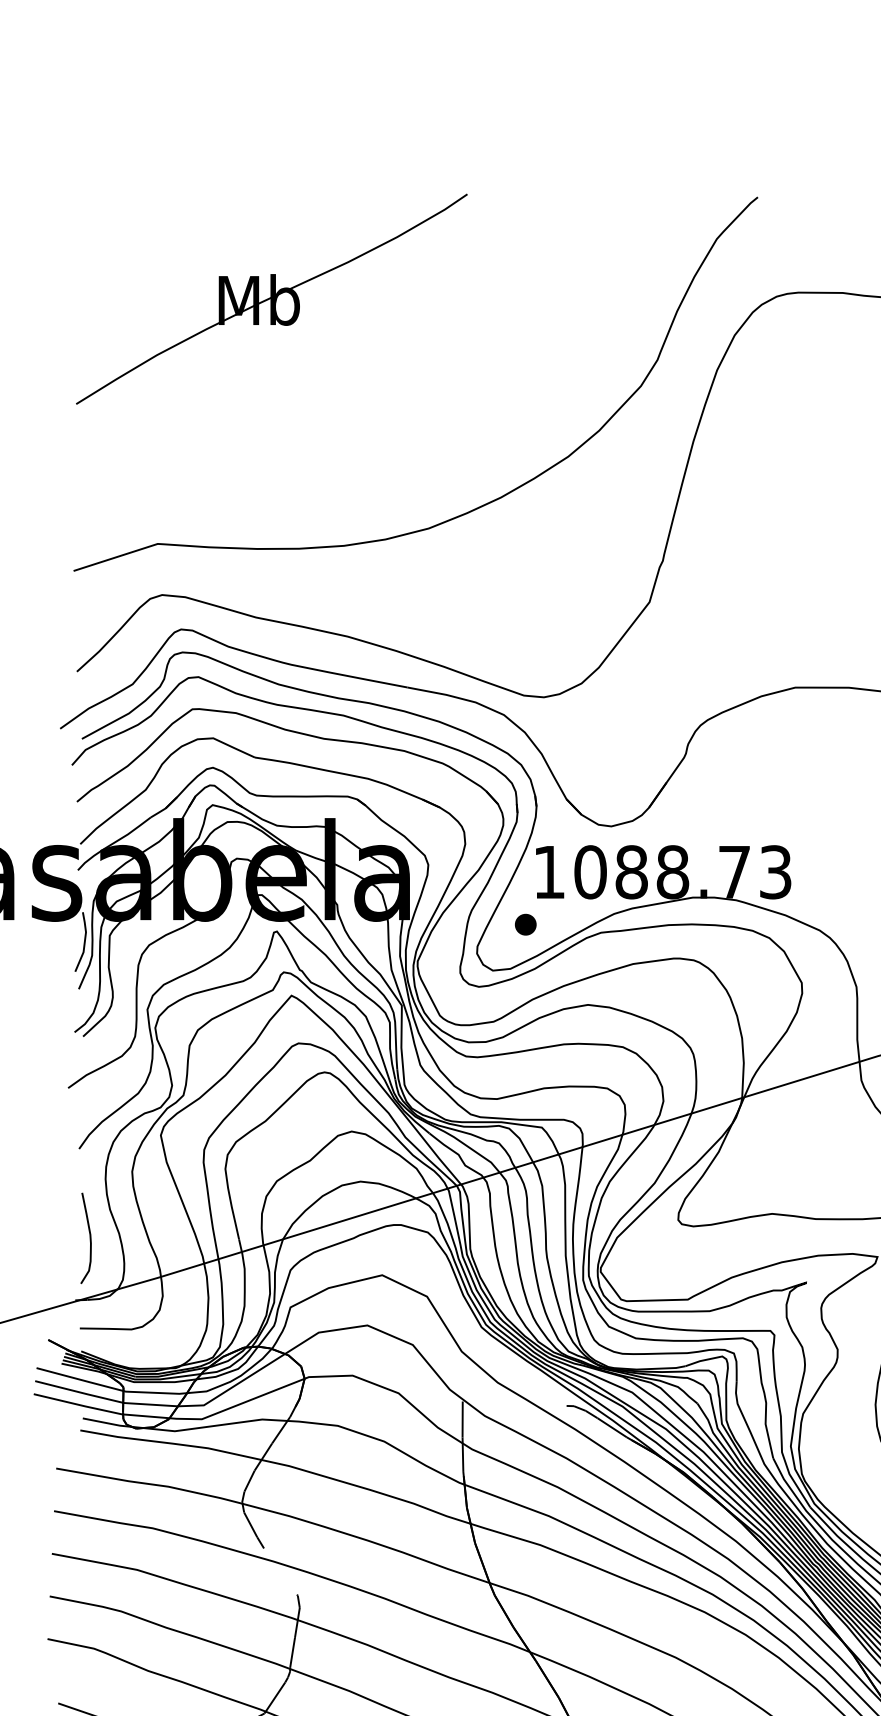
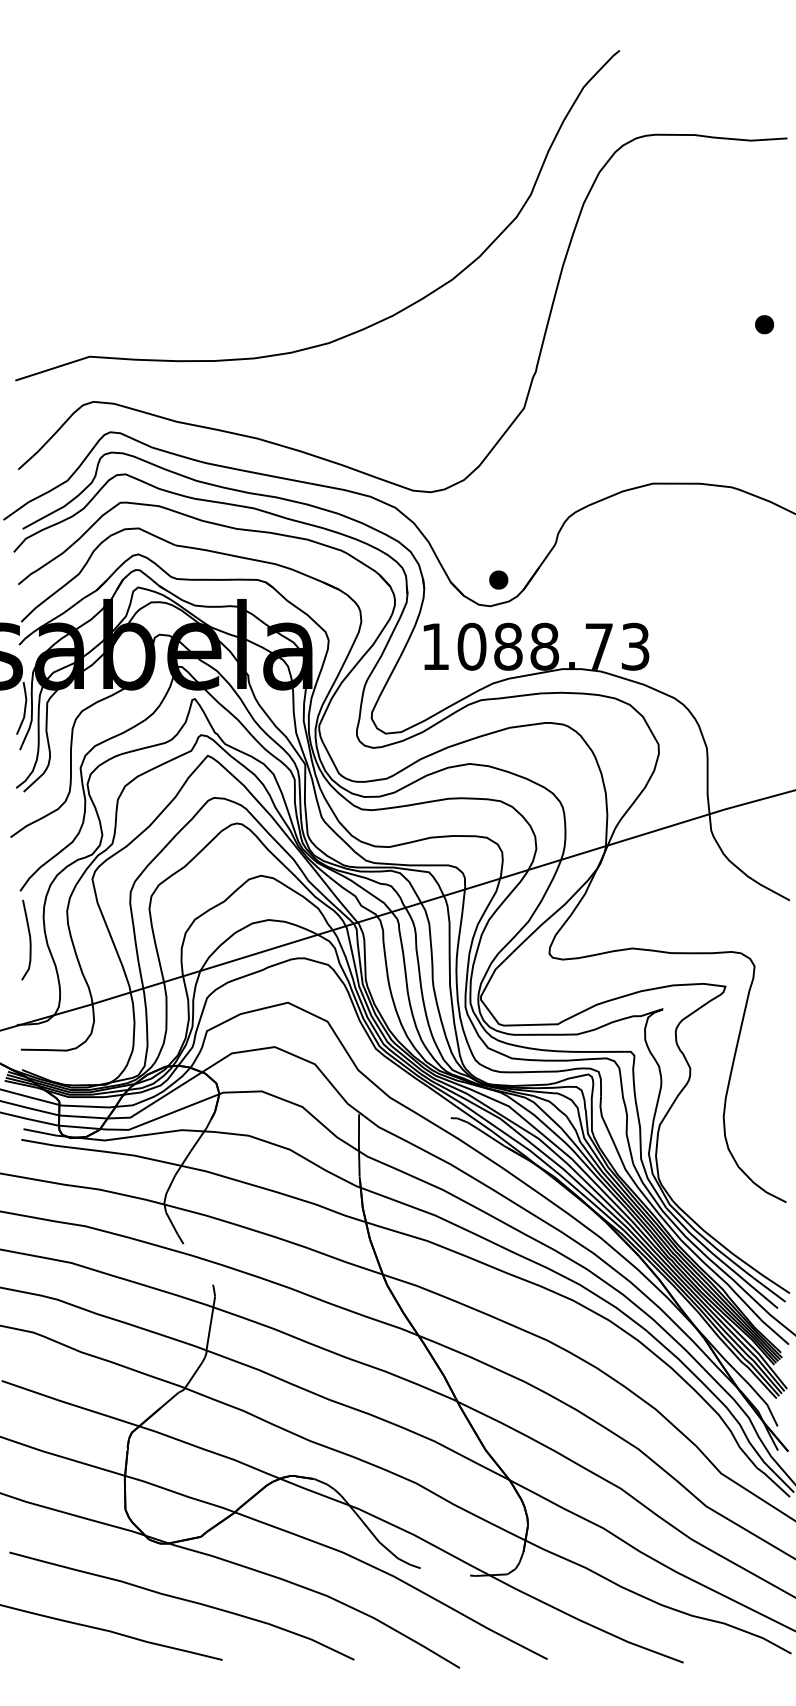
part: (271, 299) -> (190, 140), removed
part: (525, 924) -> (498, 579), moved
curve: (89, 1237) -> (29, 939), moved

